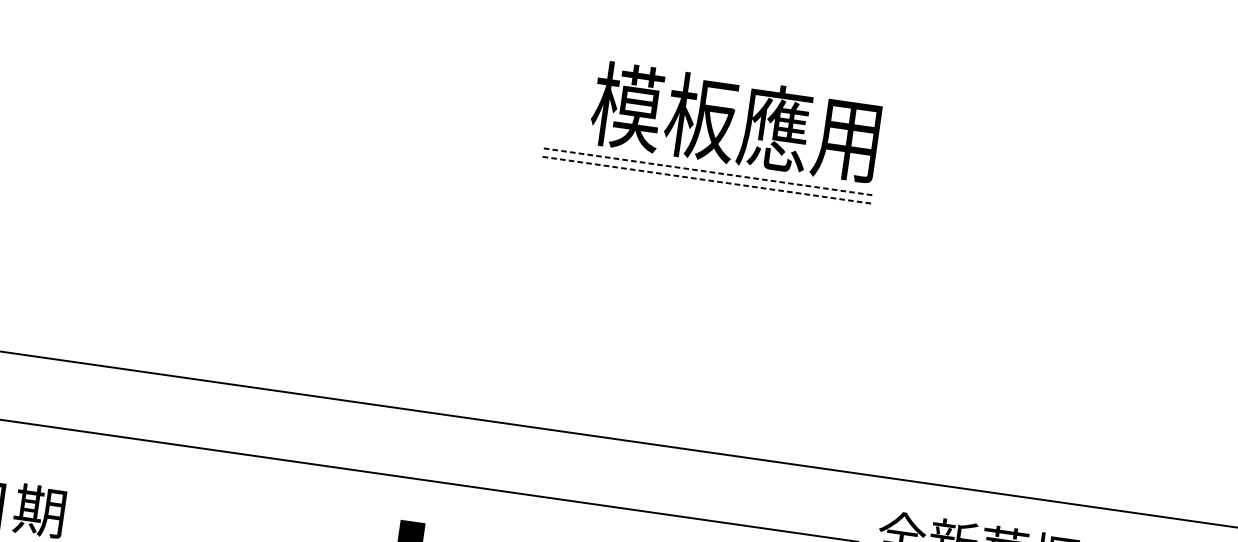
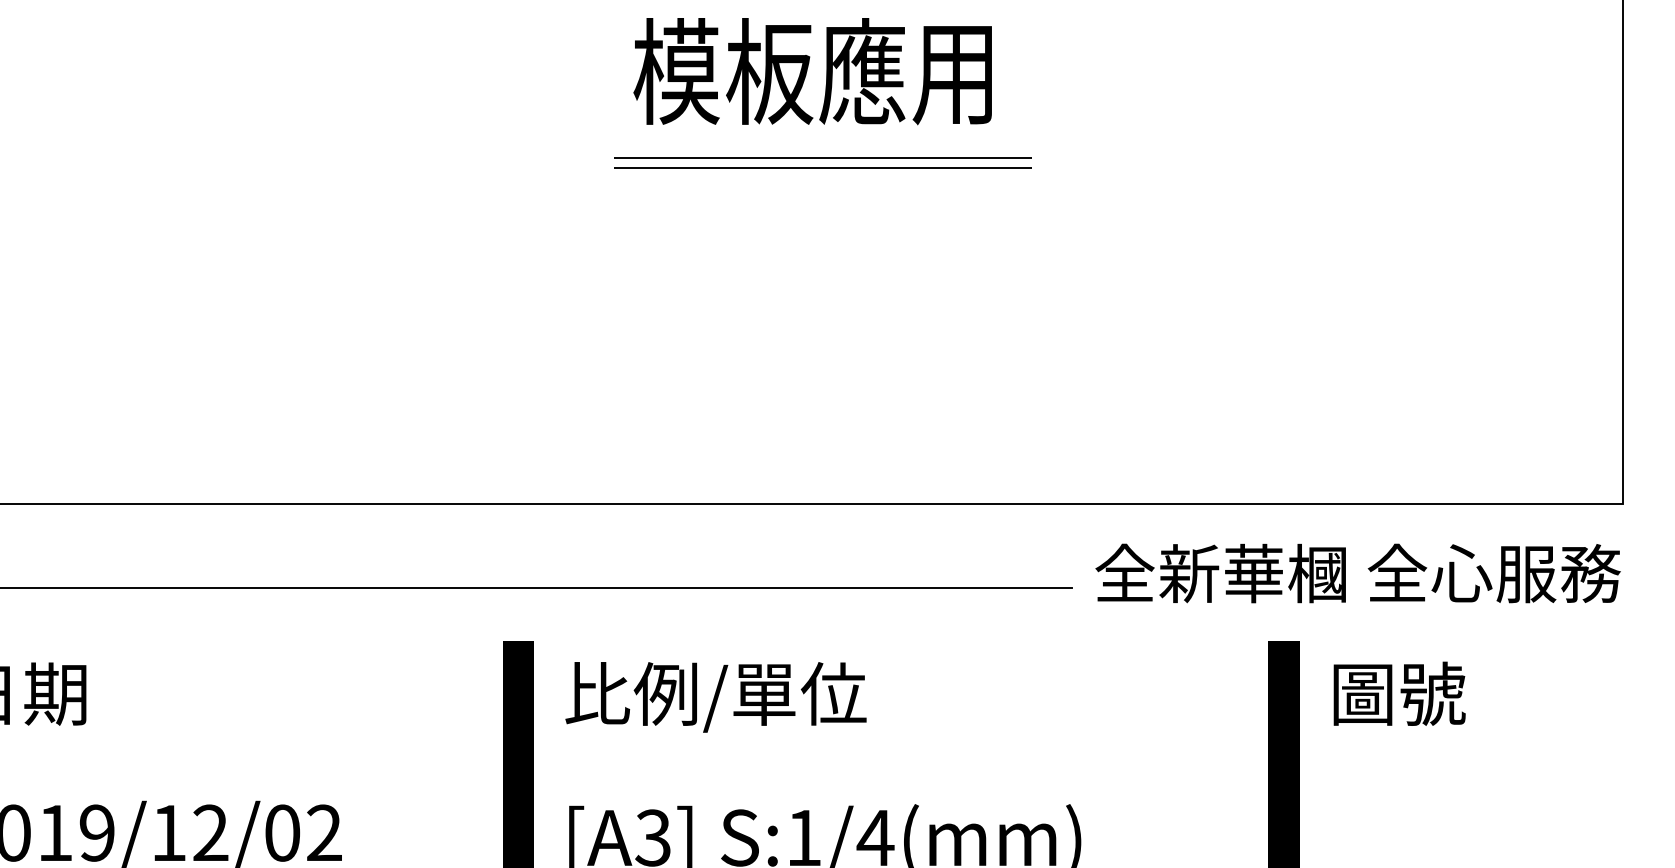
text: (735, 122) -> (812, 71), moved
line: (709, 171) -> (823, 157), dashed -> solid
line: (708, 180) -> (823, 168), dashed -> solid

